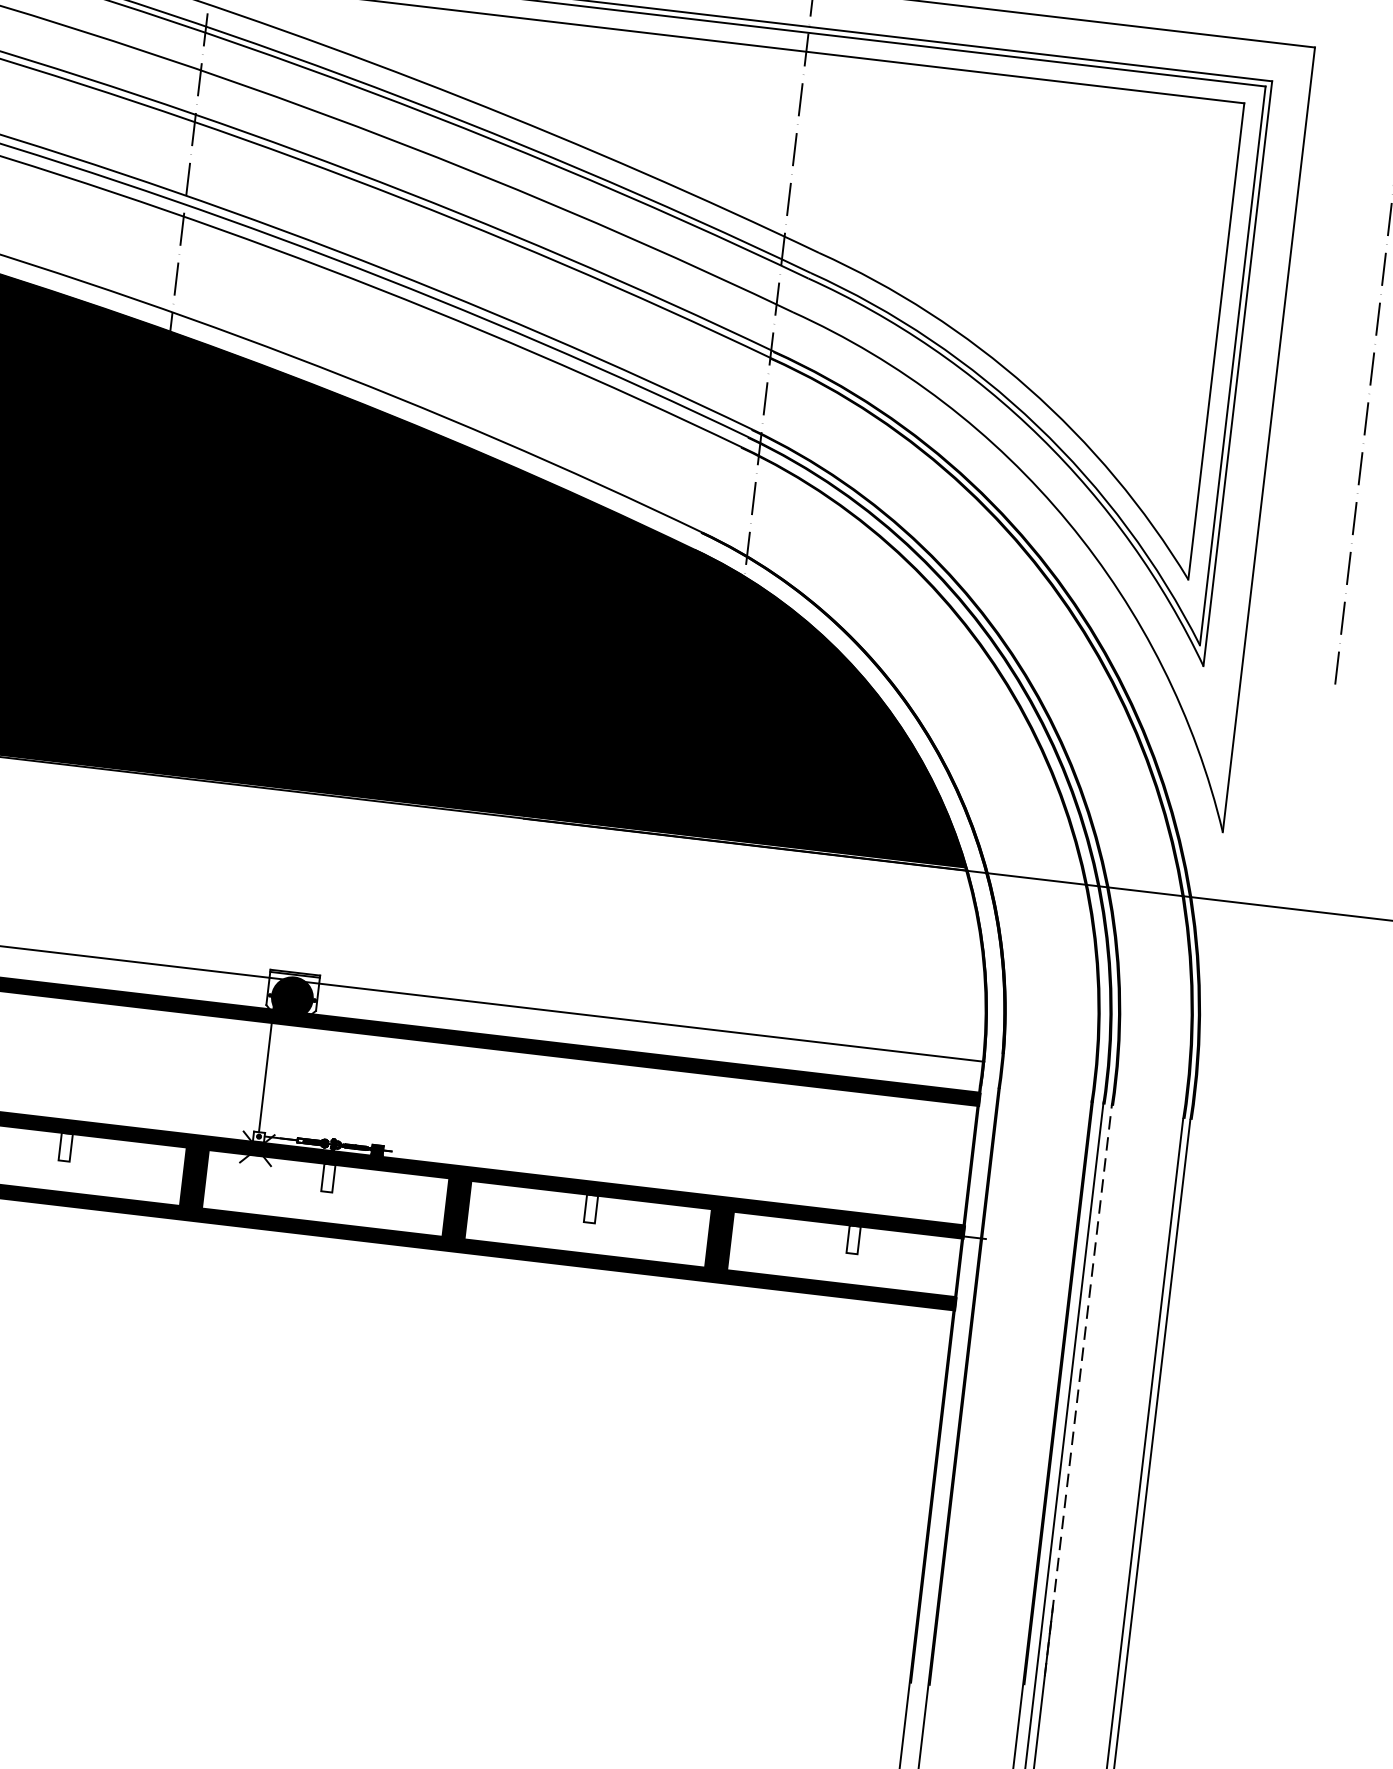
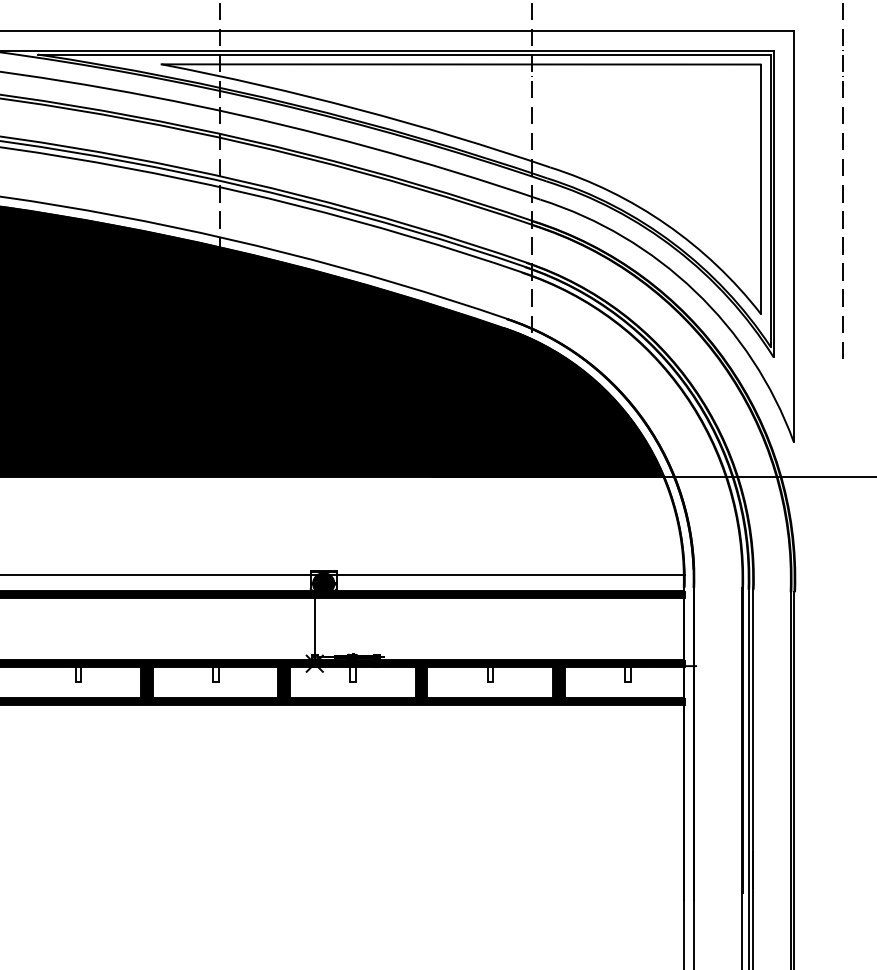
line: (1079, 1390) -> (753, 738), dashed -> solid

